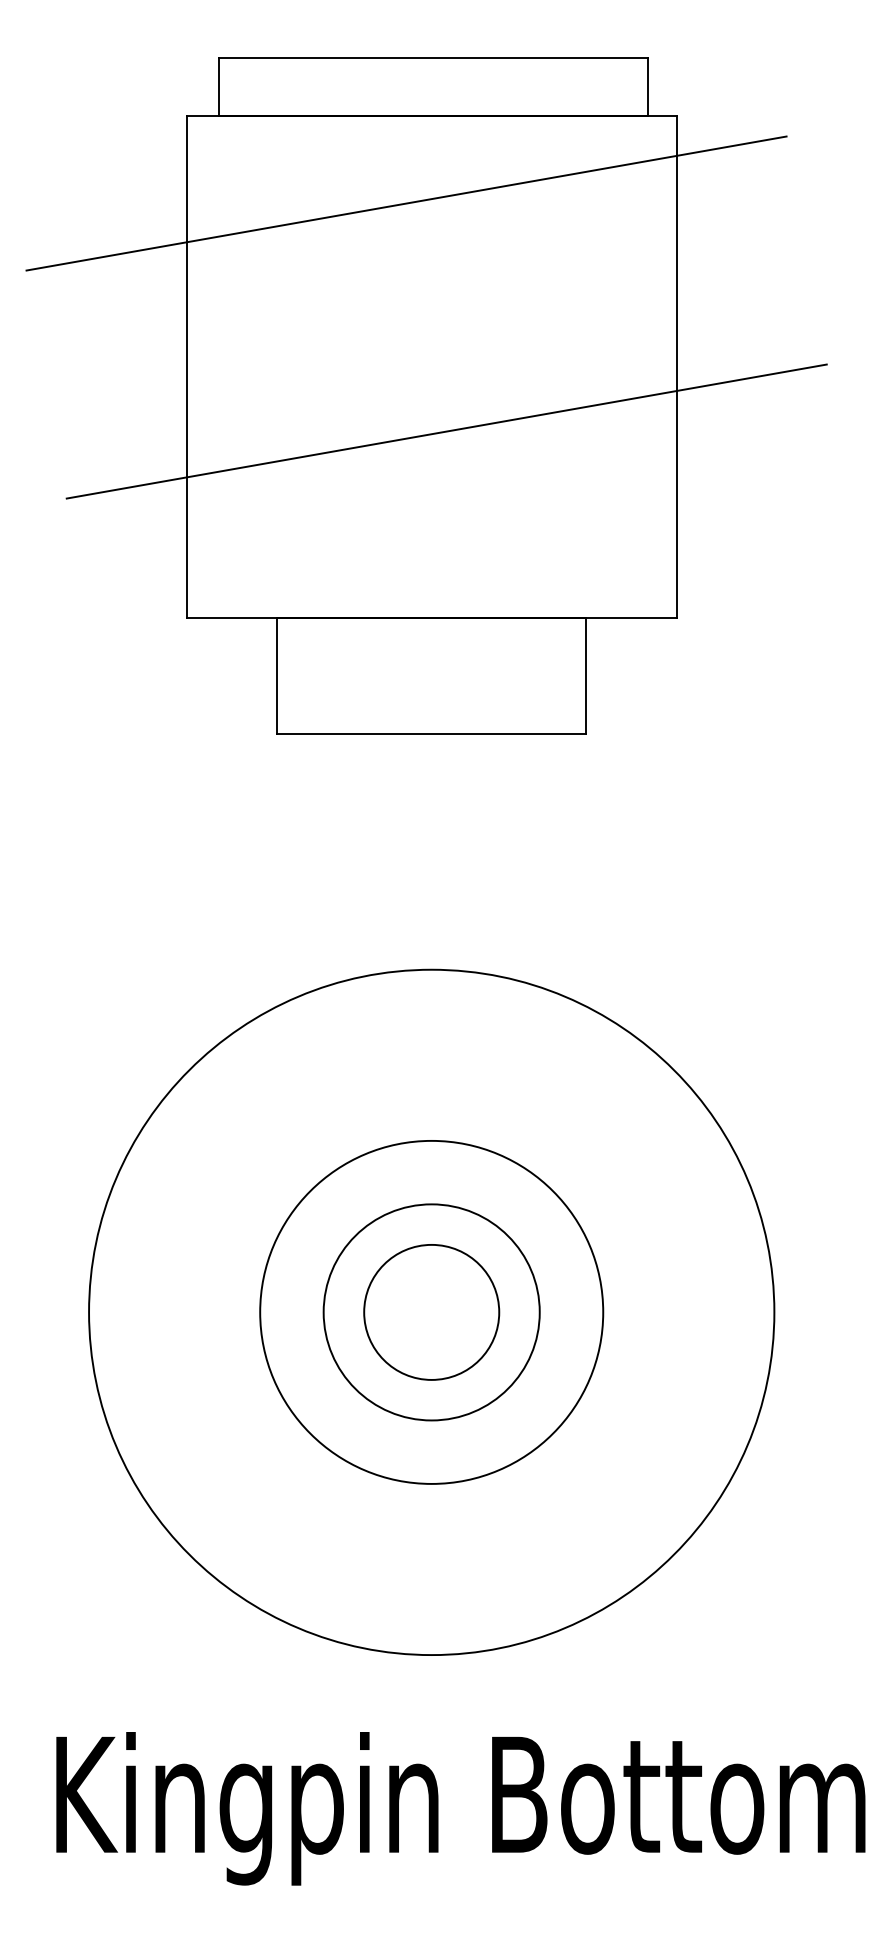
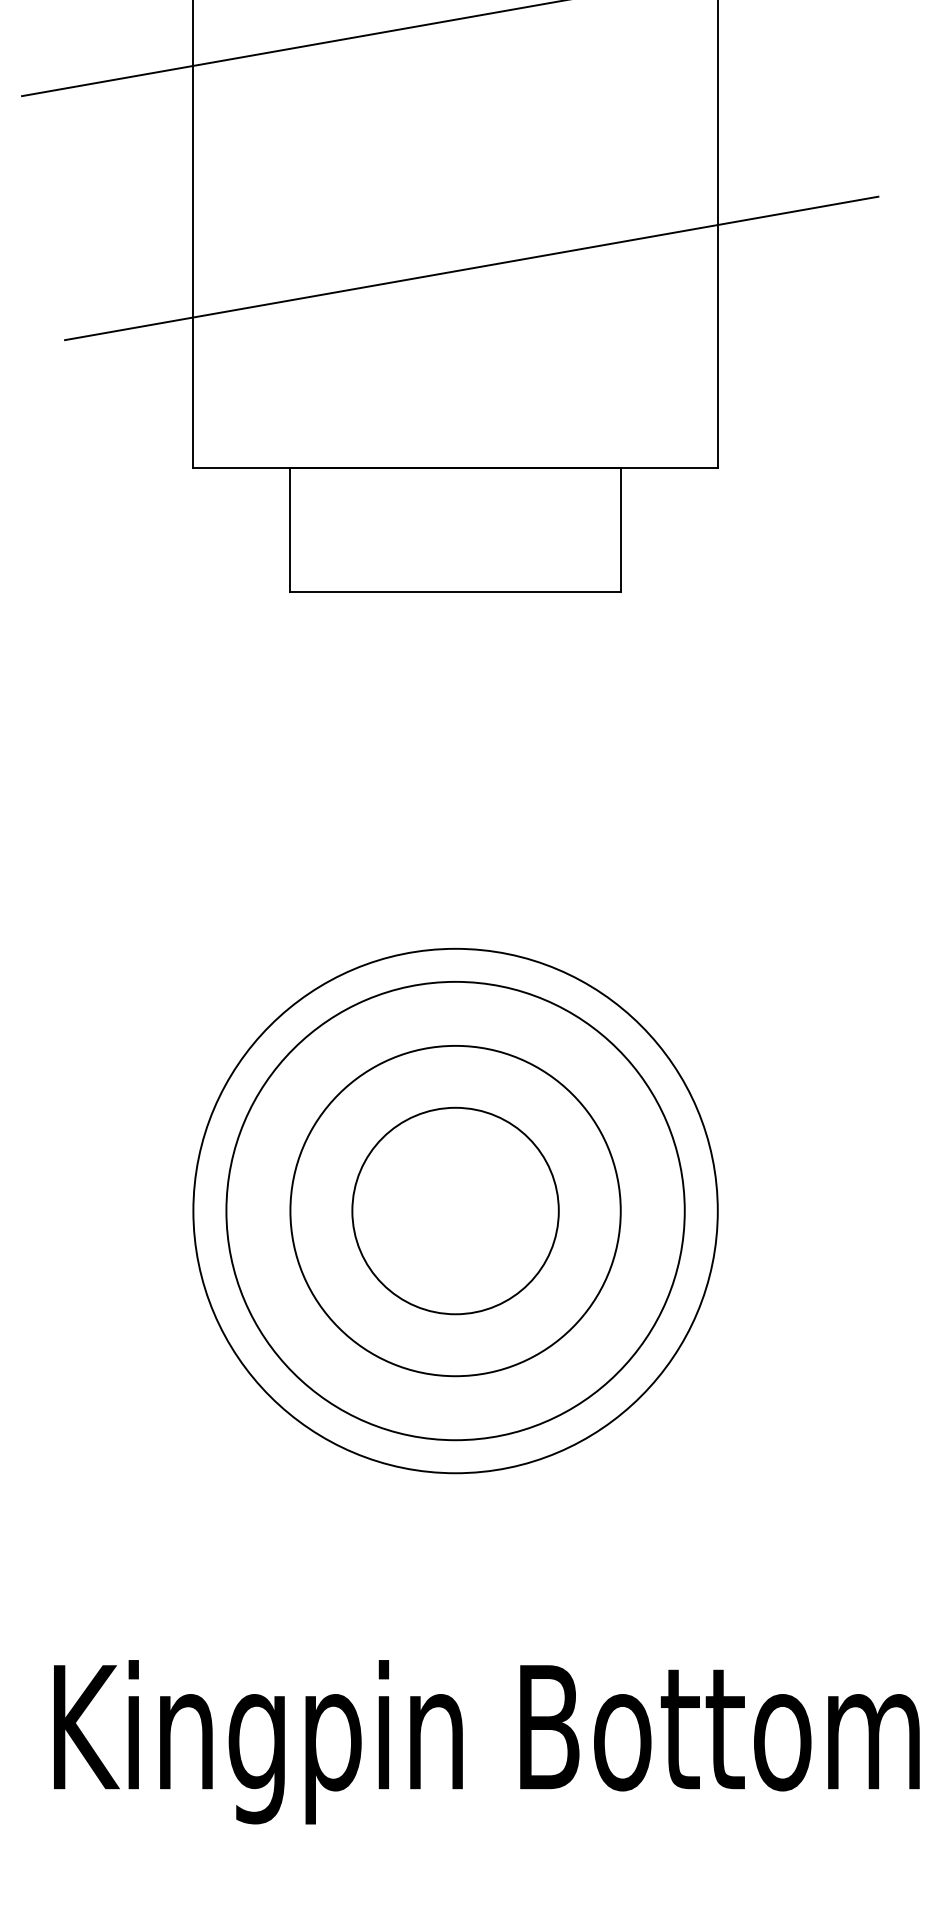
circle: (431, 1311) -> (455, 1210), size x1.43
circle: (431, 1312) -> (455, 1211), size x0.62
circle: (431, 1312) -> (455, 1211), size x1.43
circle: (431, 1312) -> (455, 1211), size x1.43

